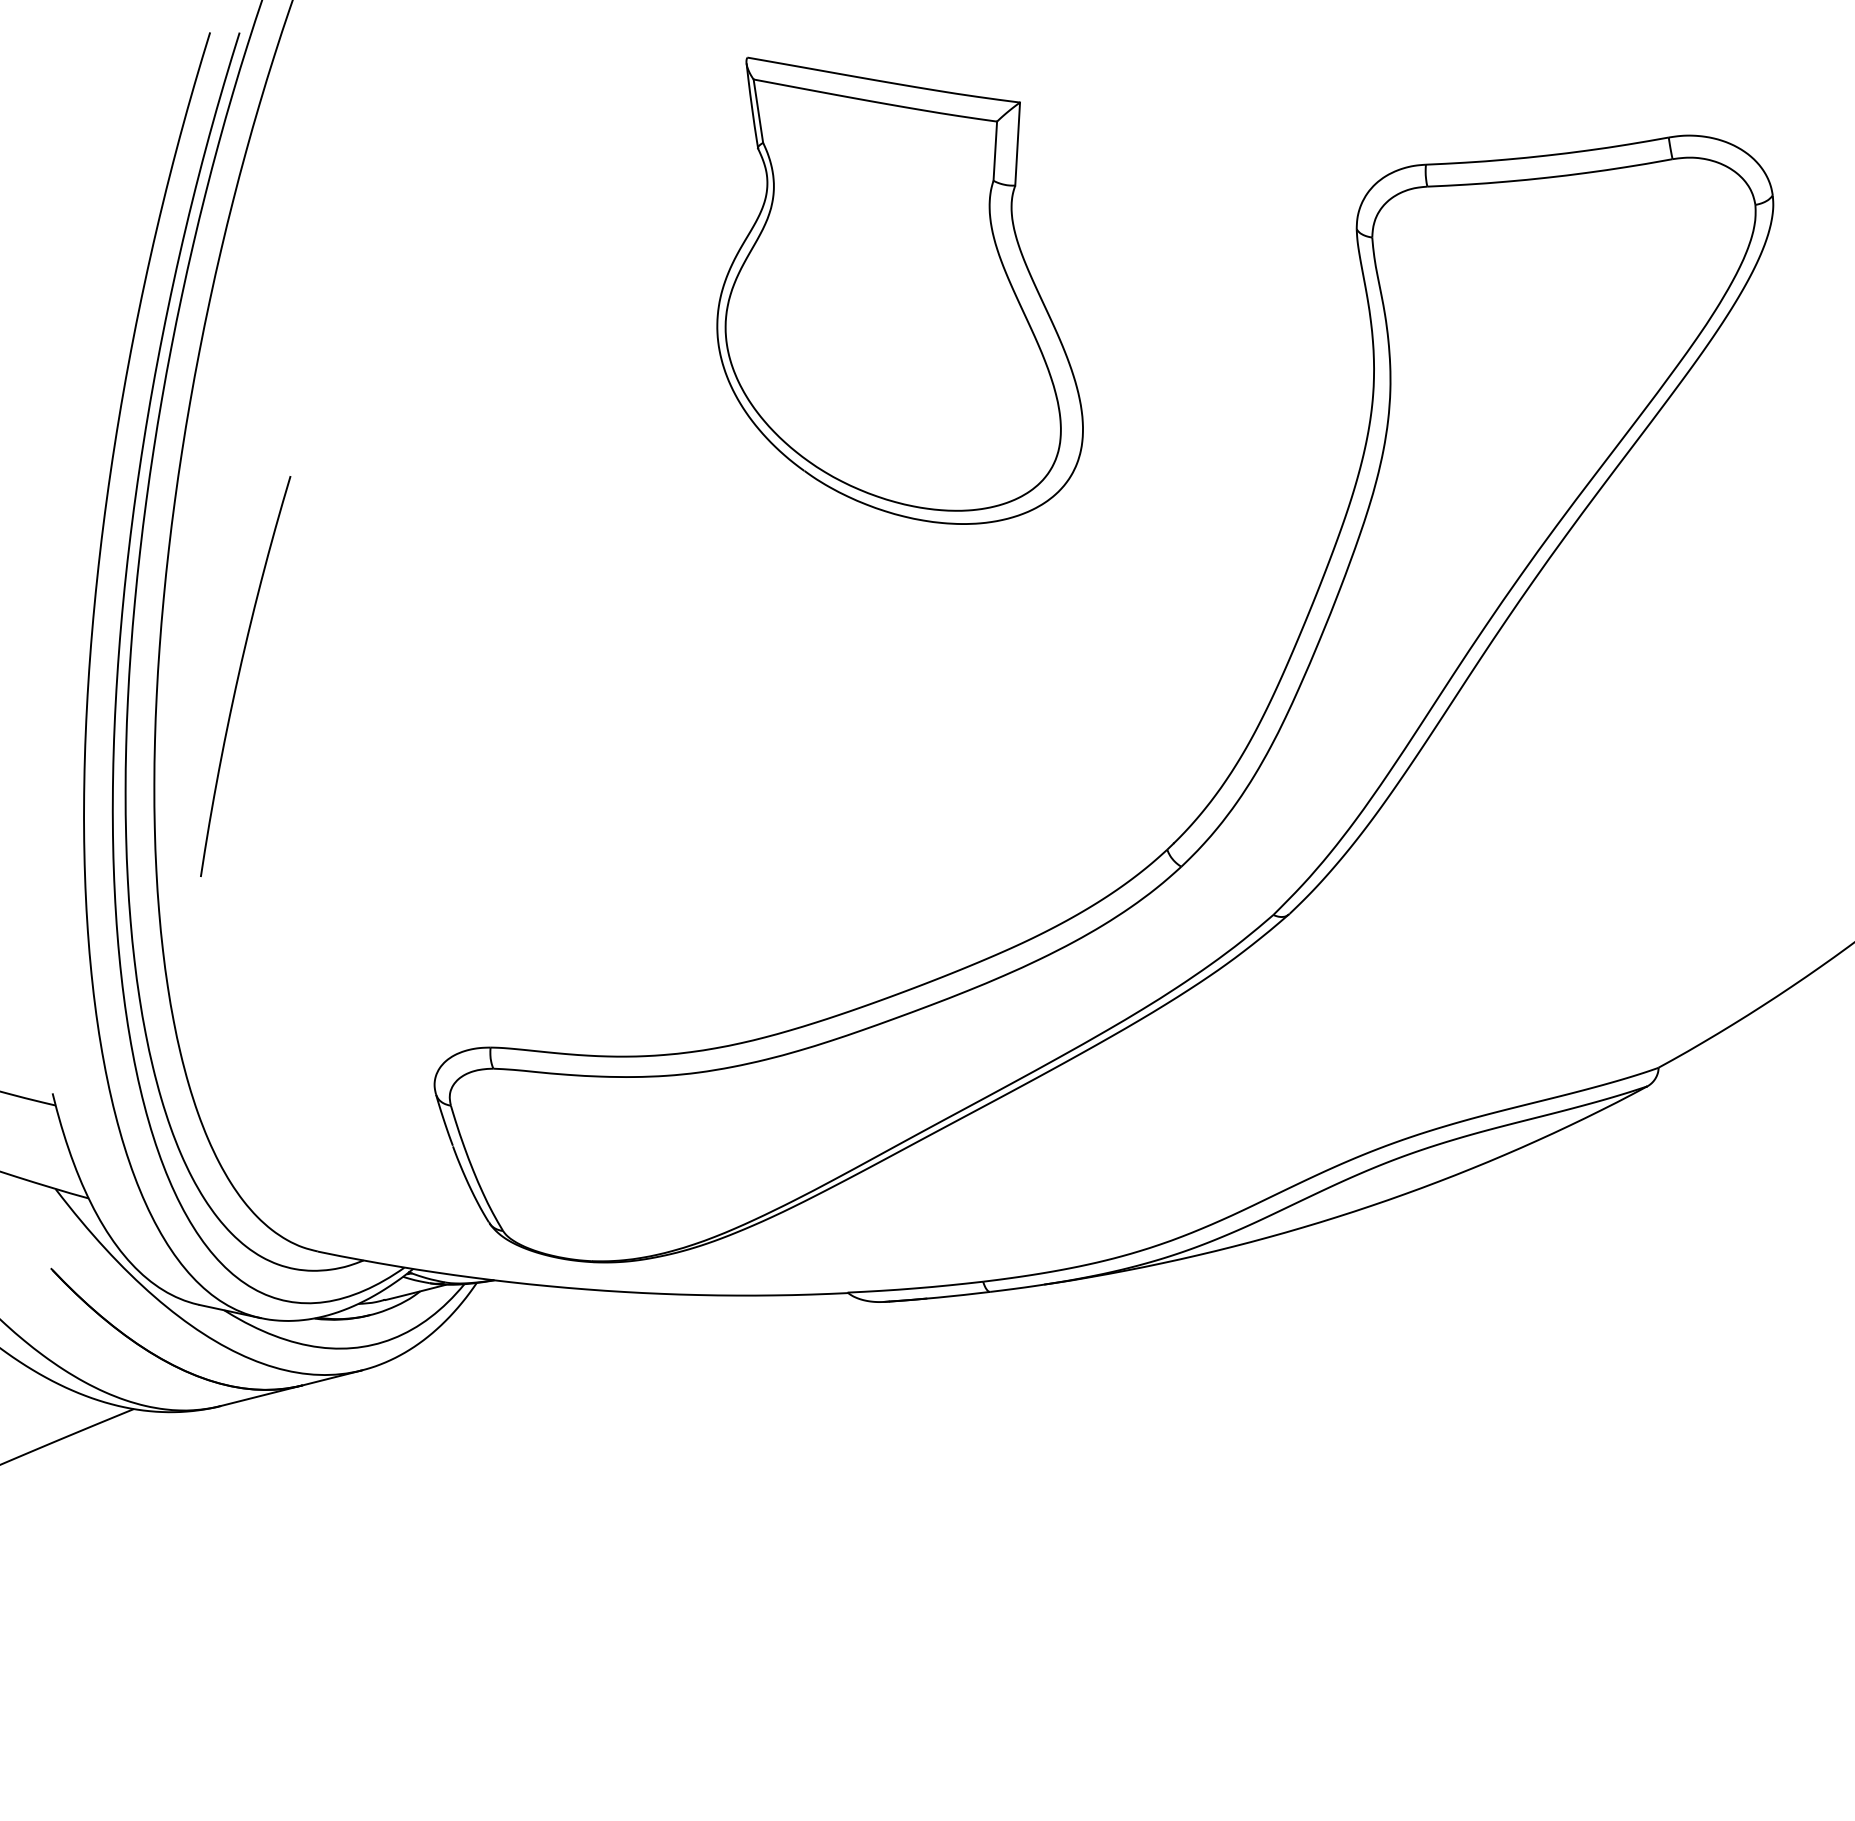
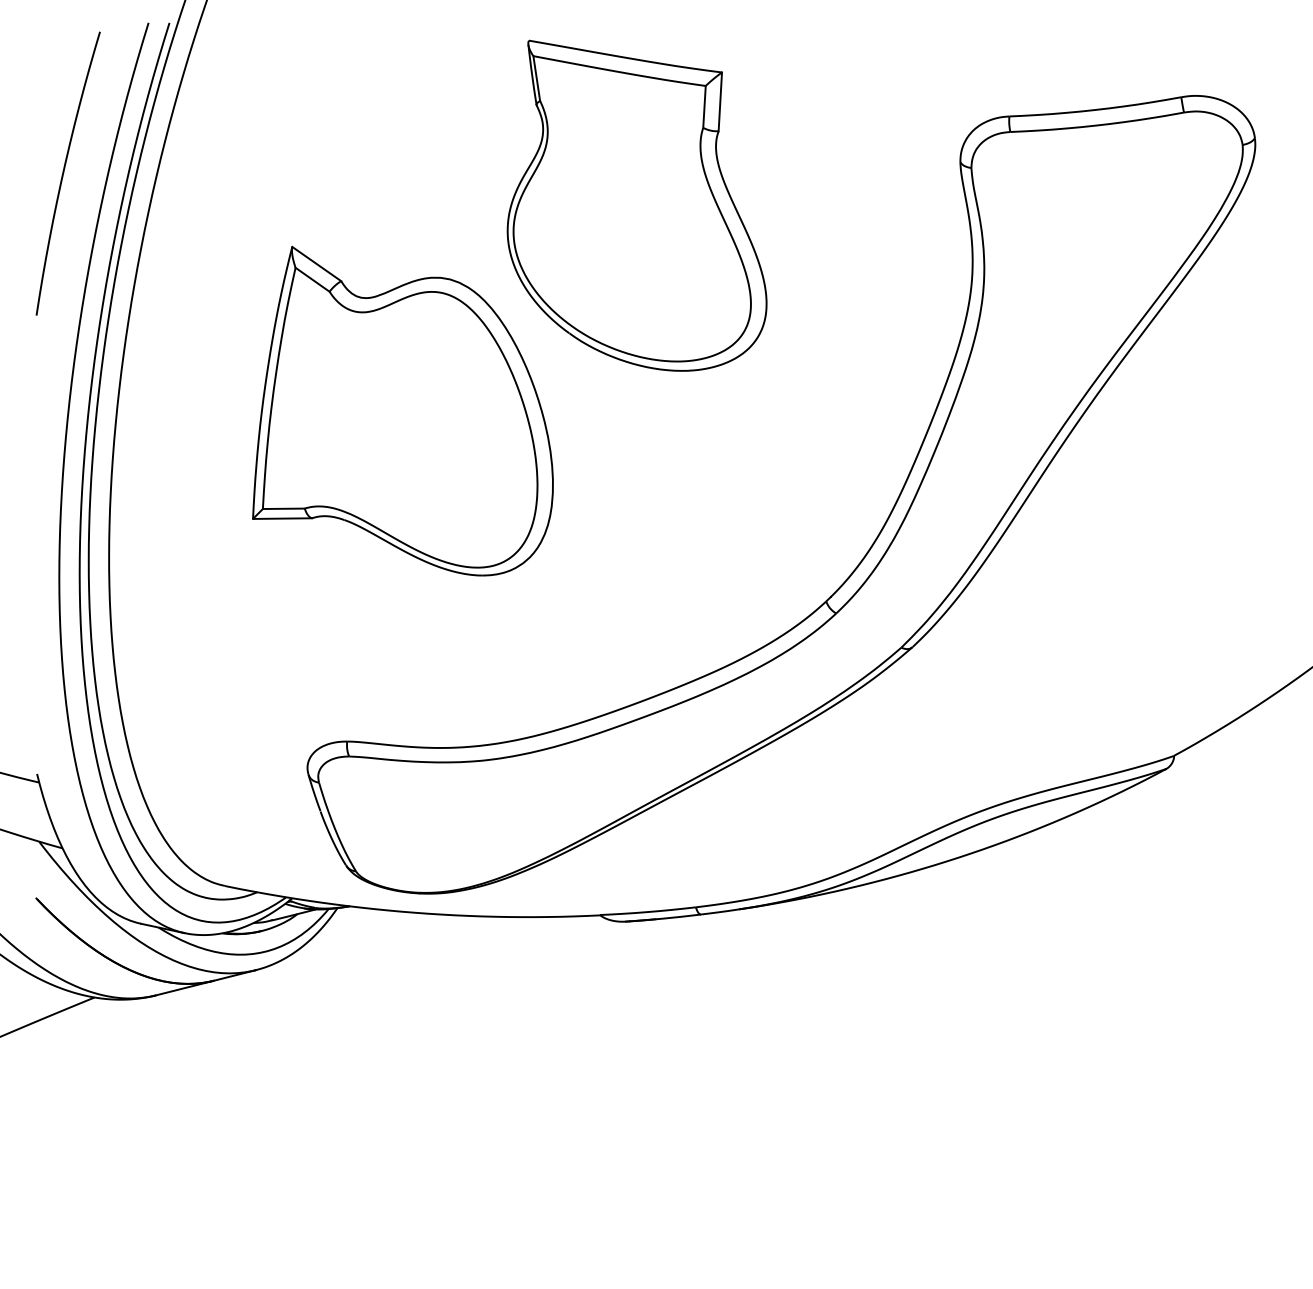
part: (569, 580) -> (403, 410), added
curve: (239, 676) -> (63, 173), moved

